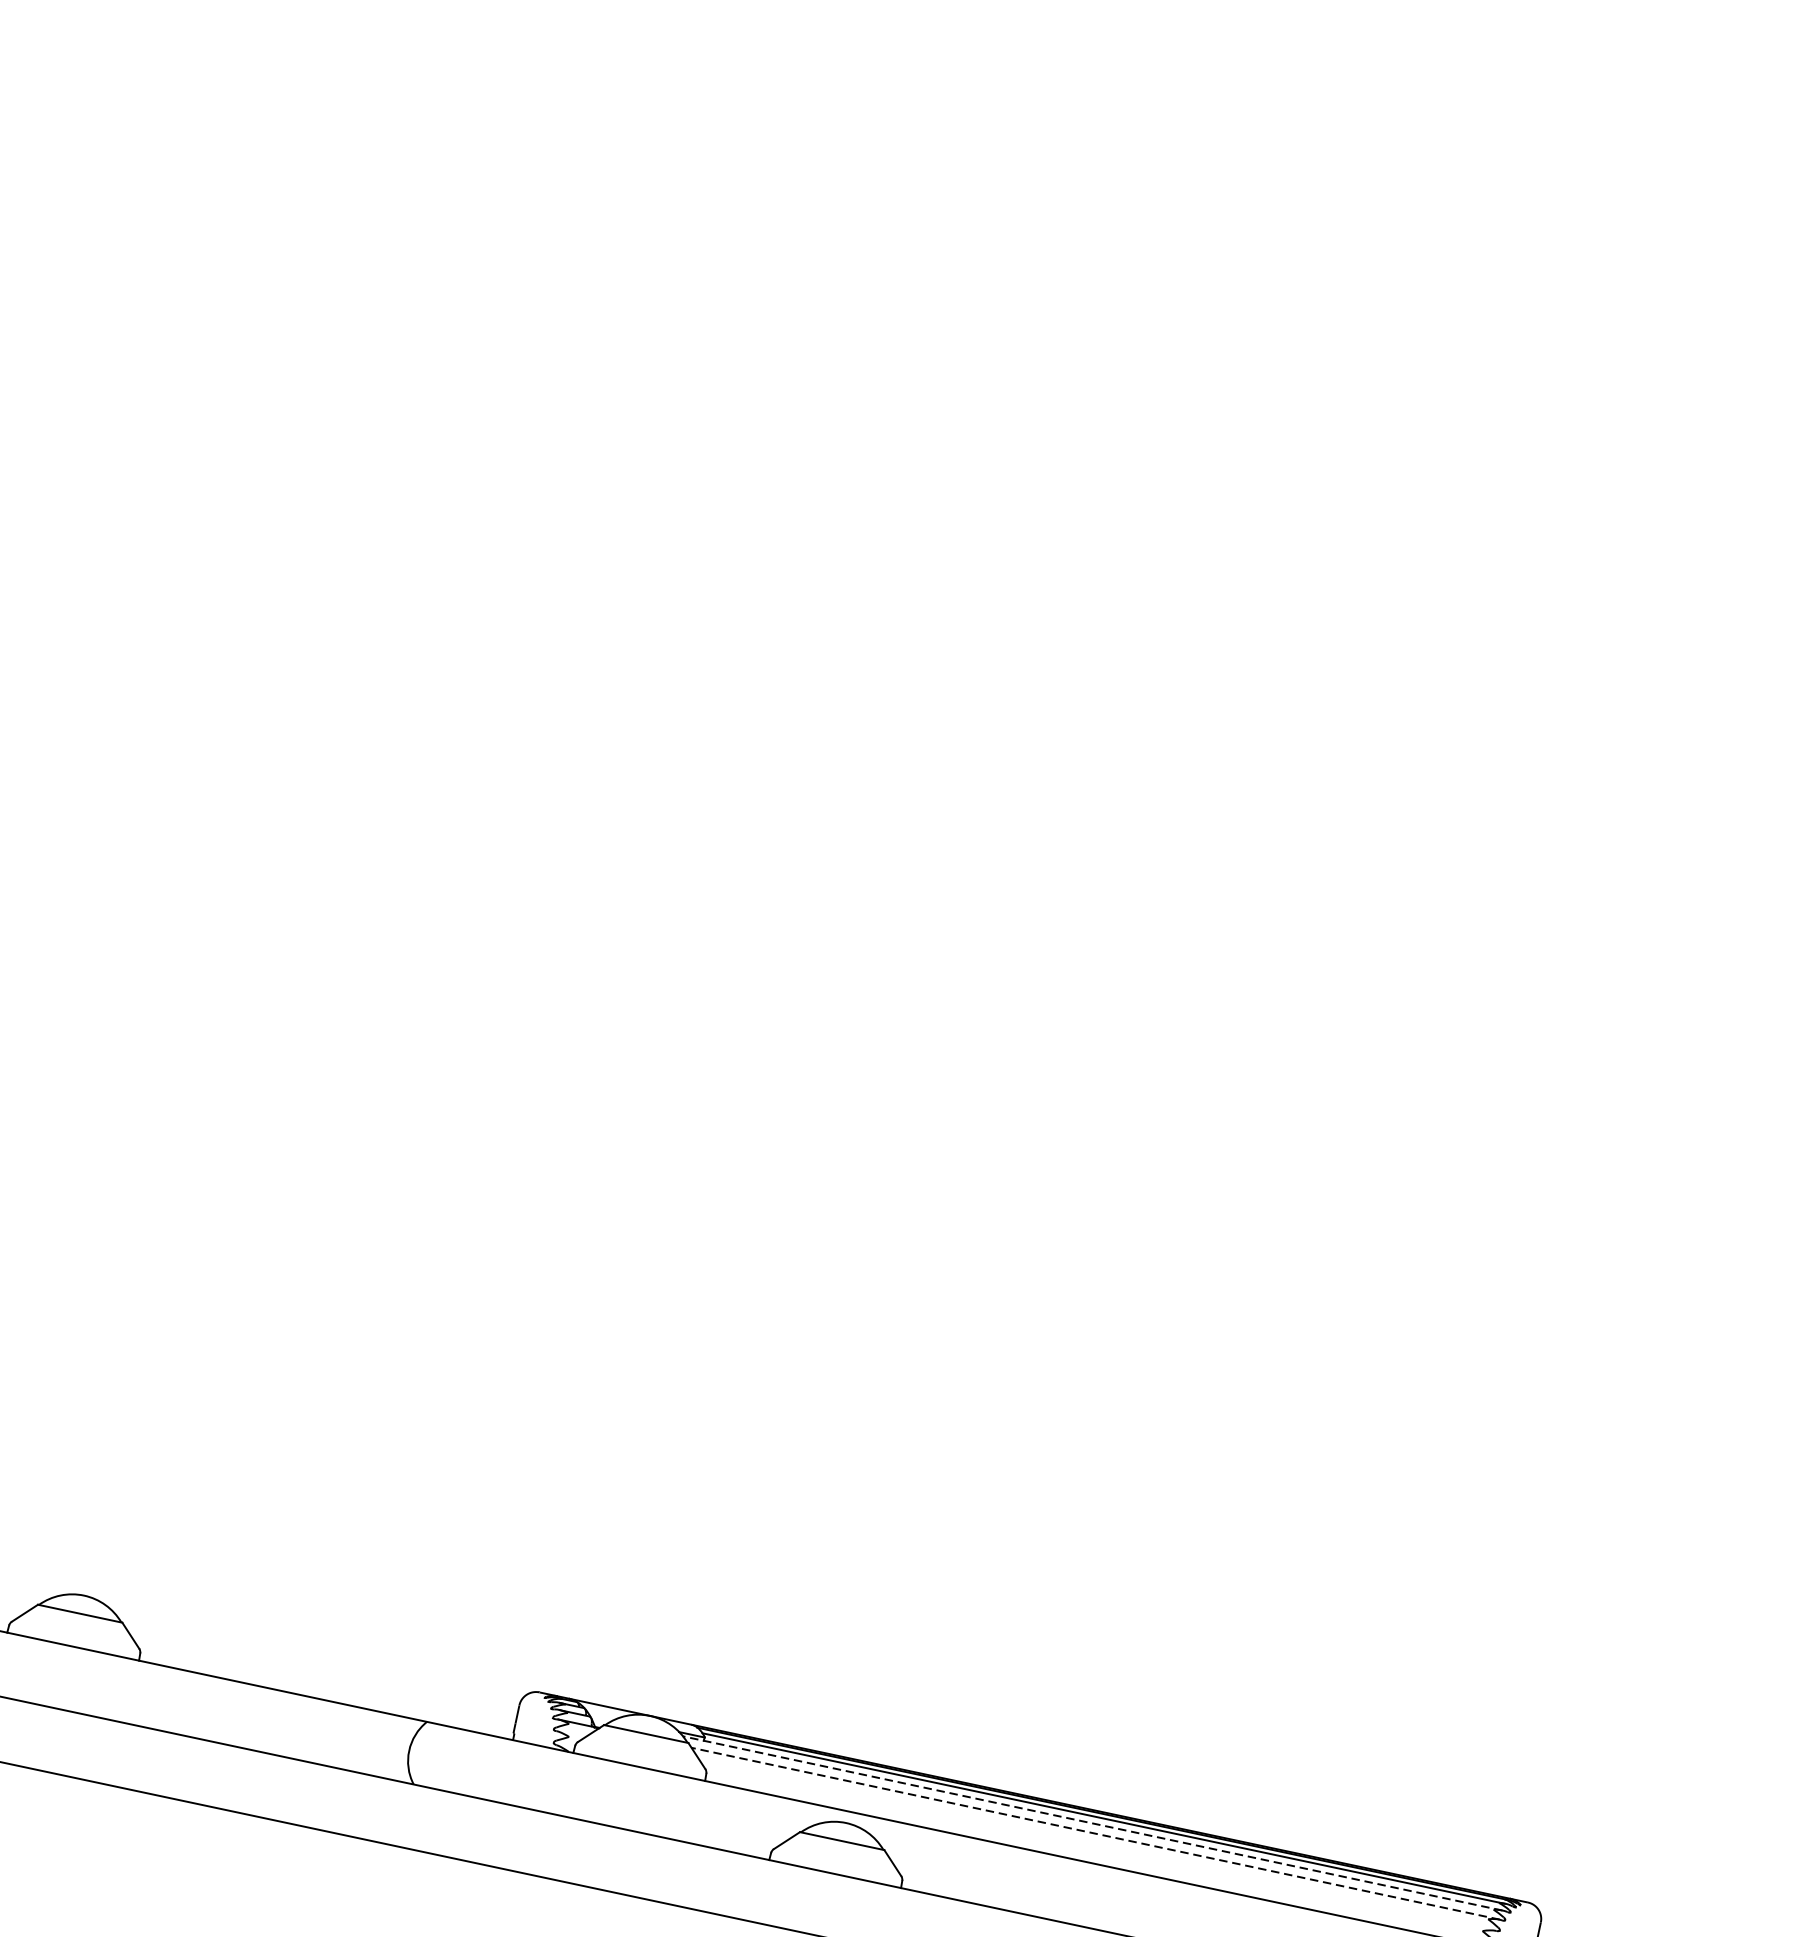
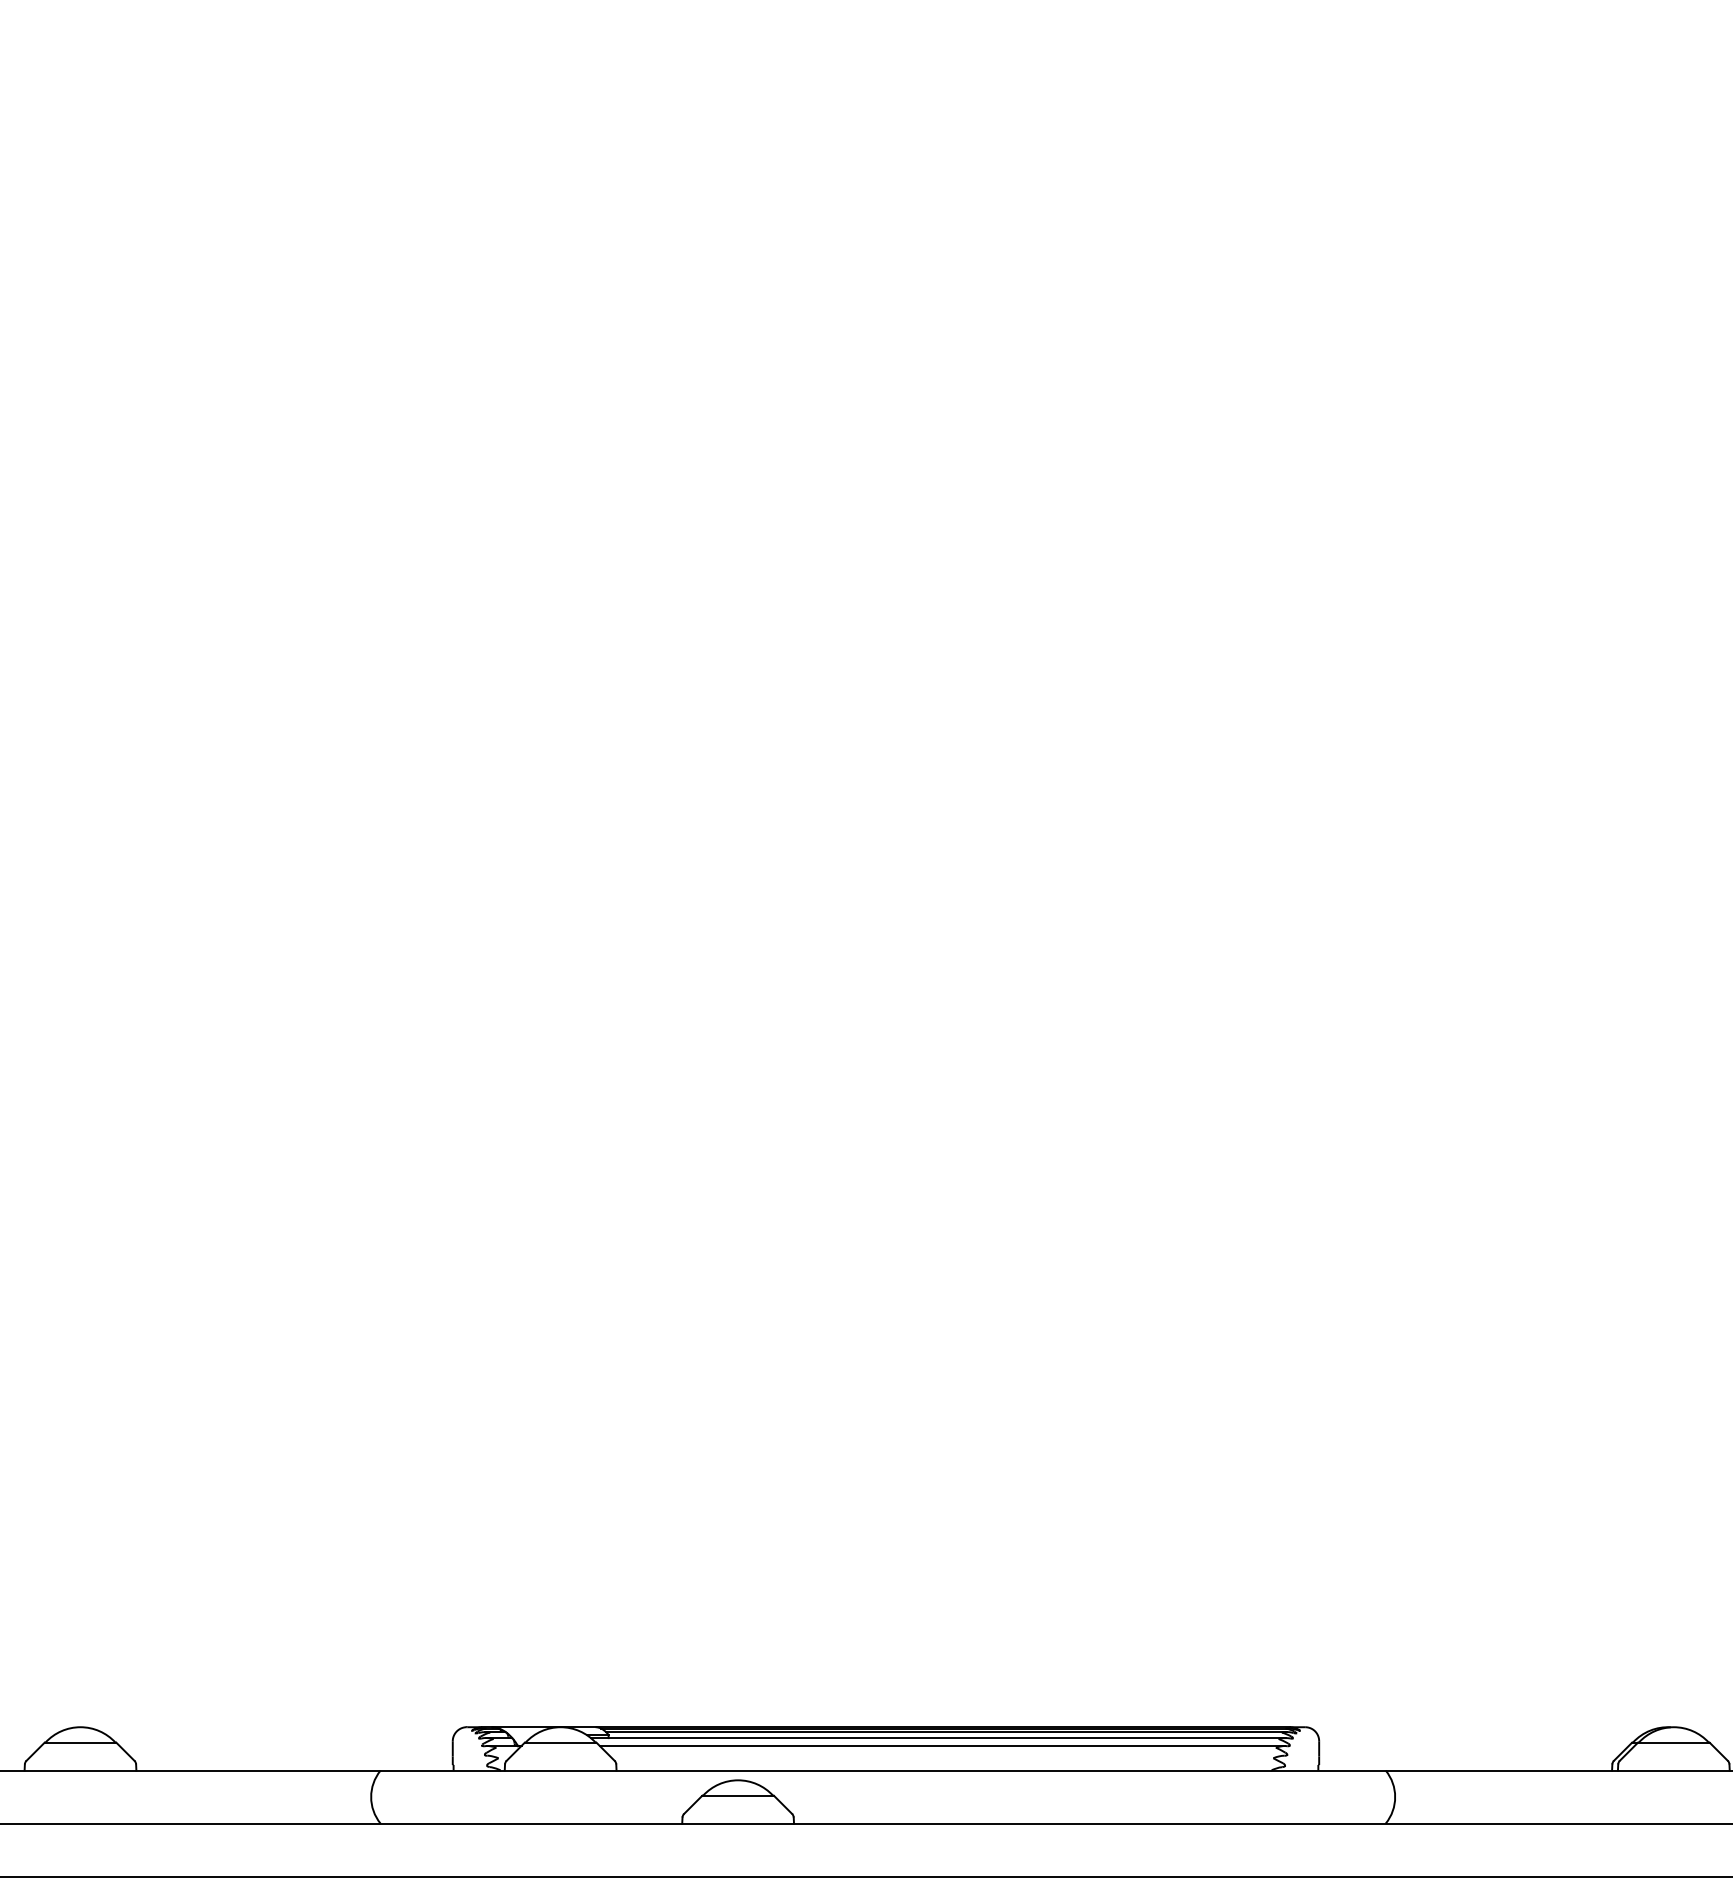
line: (1092, 1823) -> (938, 1738), dashed -> solid
line: (1095, 1833) -> (942, 1745), dashed -> solid

